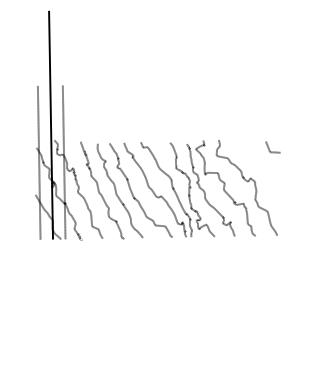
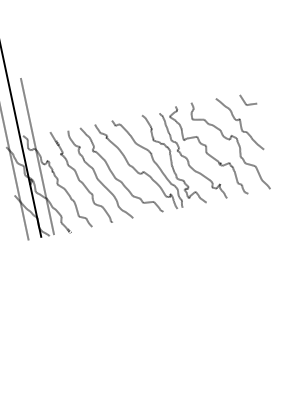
curve: (260, 168) -> (239, 123), added

